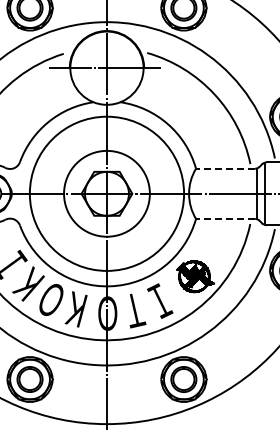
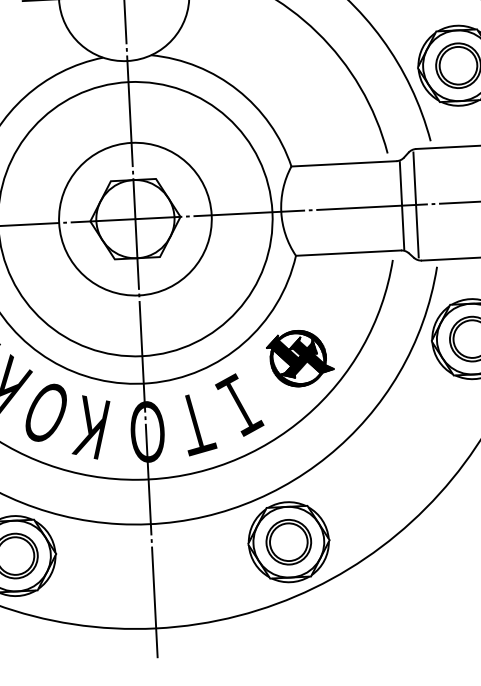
line: (225, 168) -> (343, 163), dashed -> solid
line: (225, 218) -> (348, 252), dashed -> solid

